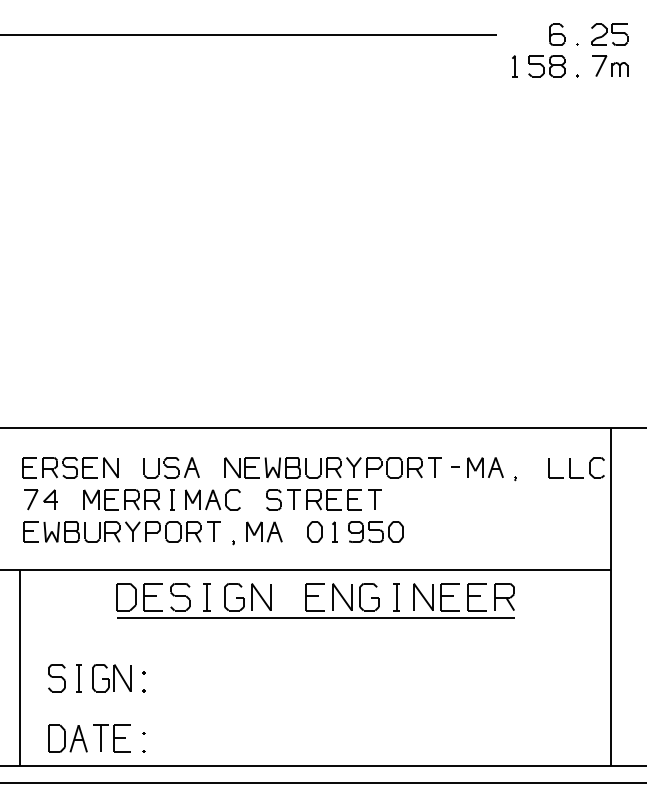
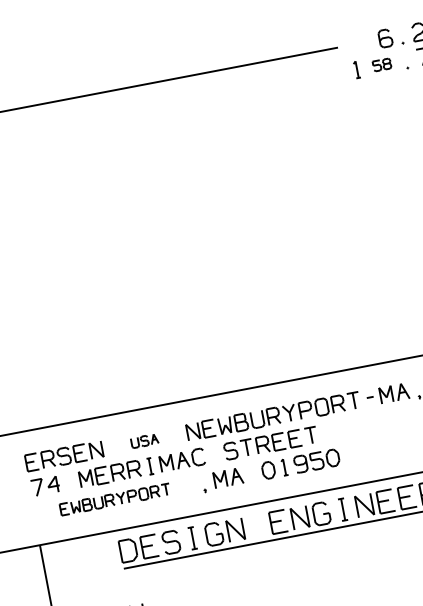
part: (546, 66) -> (381, 65), size x0.6
part: (171, 467) -> (144, 440), size x0.6
part: (121, 531) -> (114, 499), size x0.7

